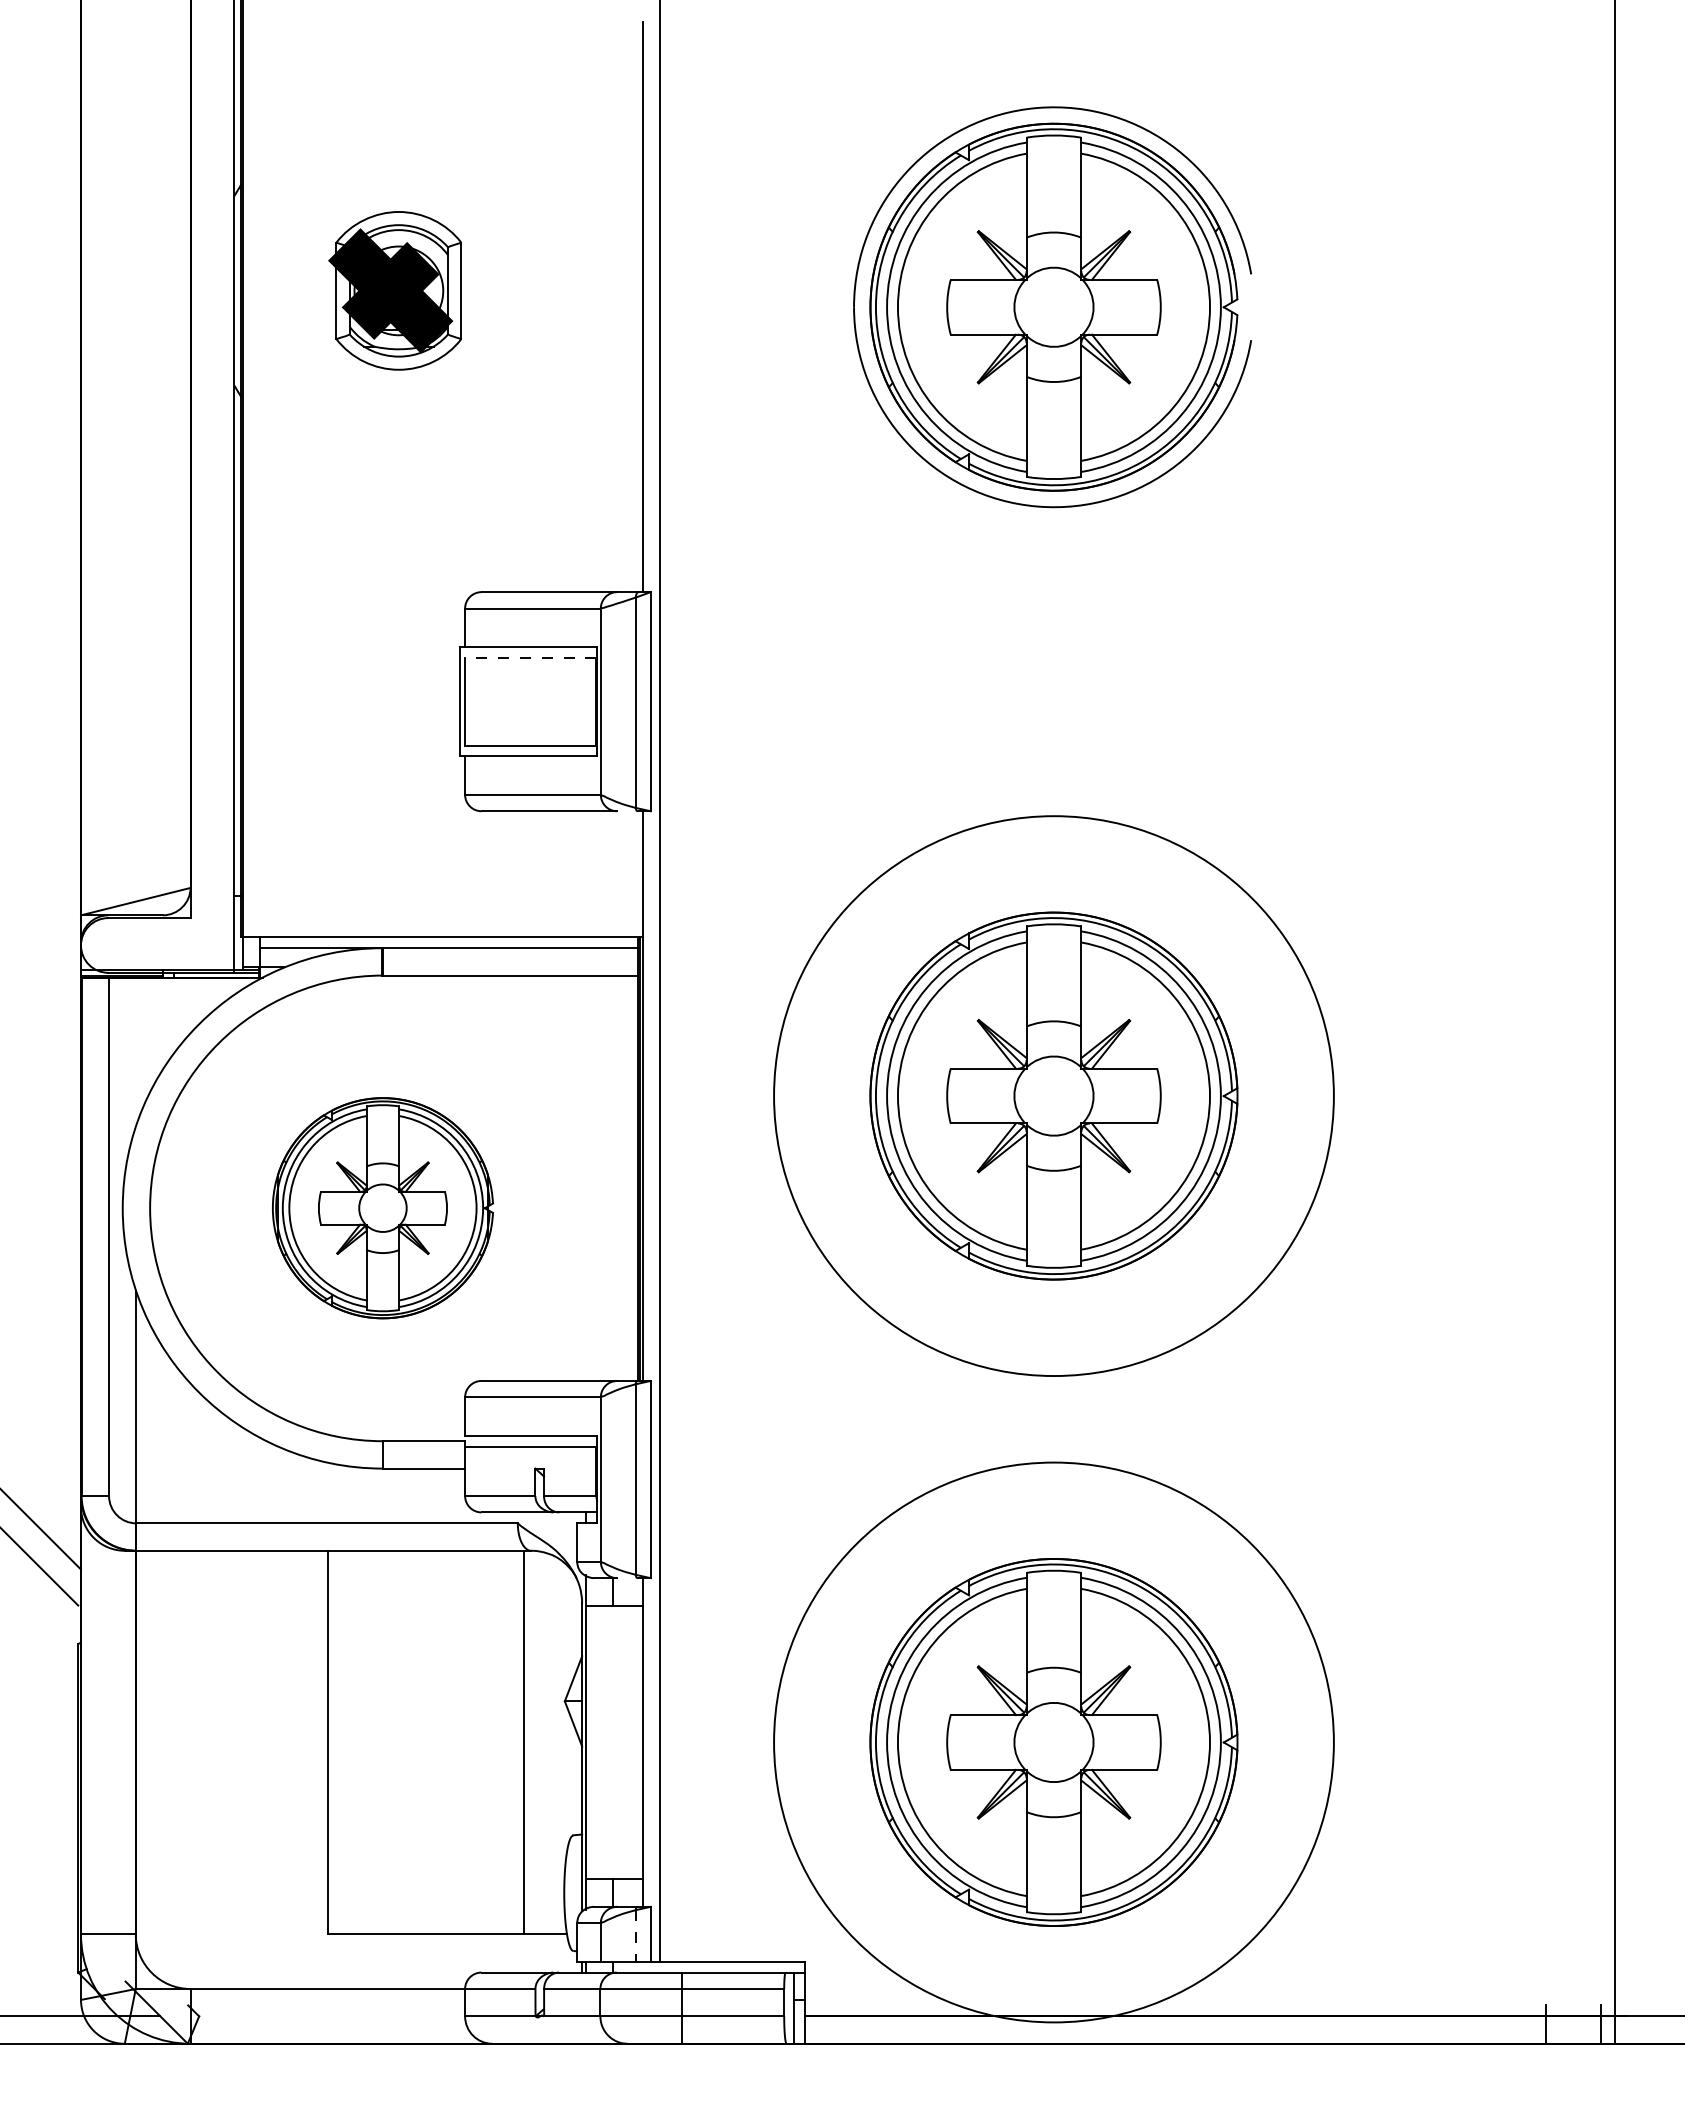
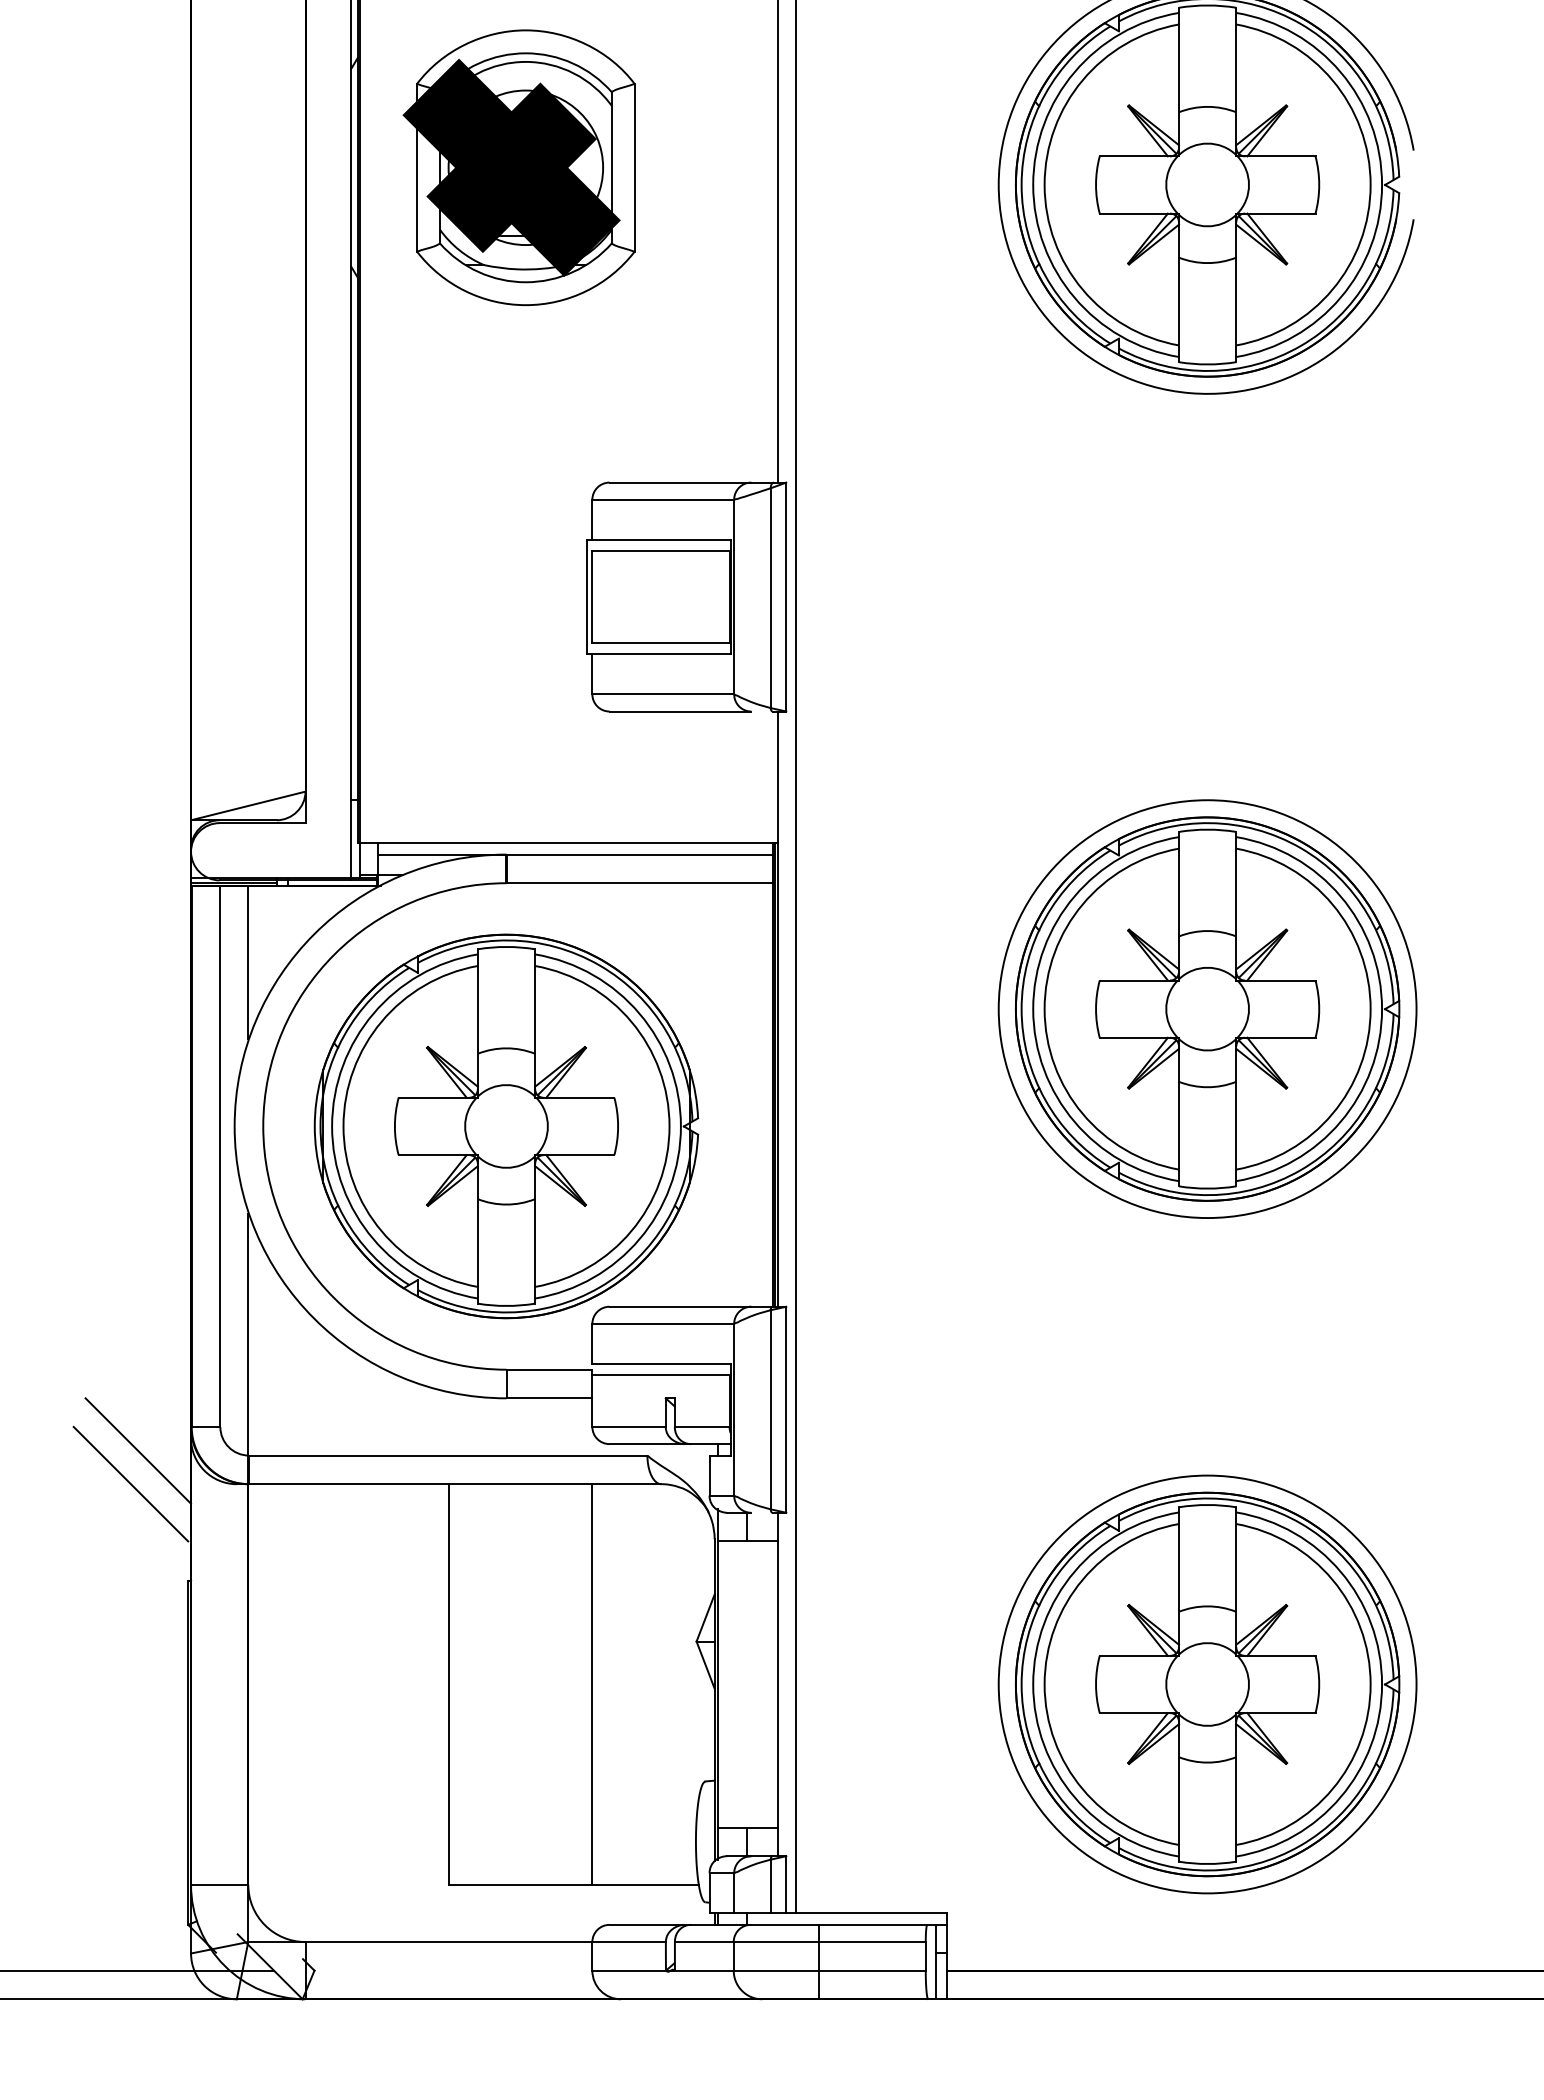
part: (394, 290) -> (518, 167), size x1.67
line: (530, 657) -> (660, 550), dashed -> solid
line: (135, 1051) -> (247, 962), added
circle: (1053, 1096) -> (1207, 1009), size x0.71
part: (382, 1207) -> (506, 1125), size x1.67
line: (524, 1742) -> (591, 1684), moved
circle: (1053, 1742) -> (1207, 1684), size x0.71
line: (635, 1935) -> (770, 1886), dashed -> solid

